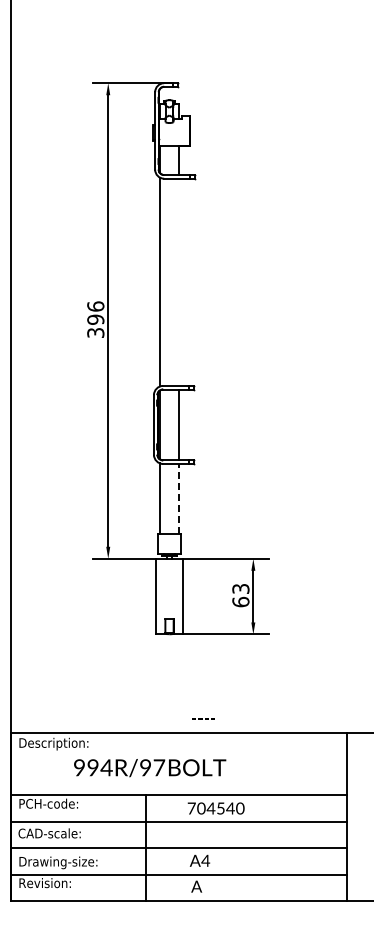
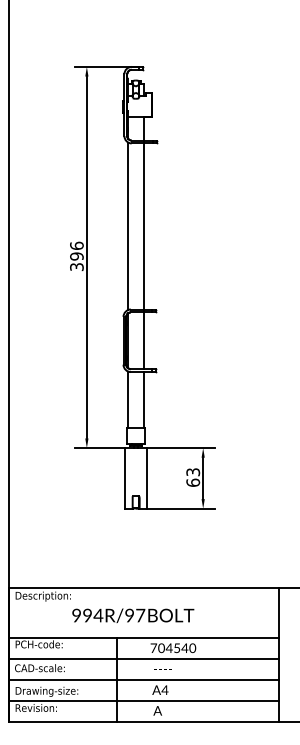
line: (179, 281) -> (143, 225), added
line: (179, 498) -> (143, 399), dashed -> solid
text: (203, 718) -> (163, 669), moved
text: (150, 768) -> (133, 616), moved

